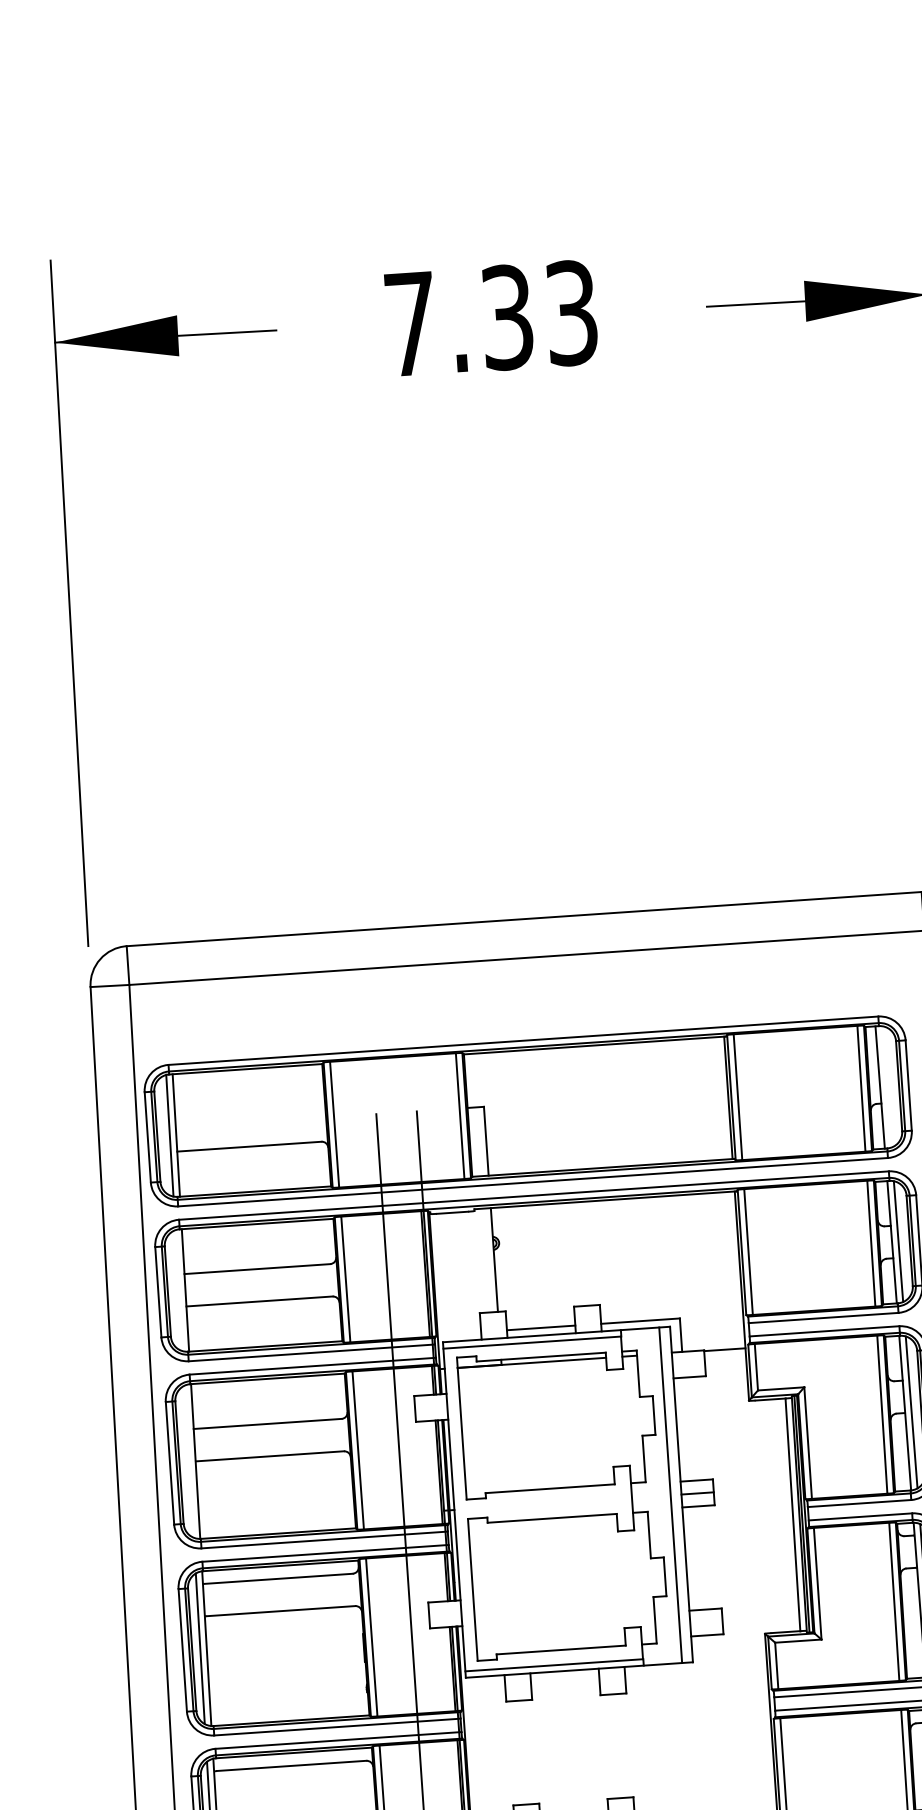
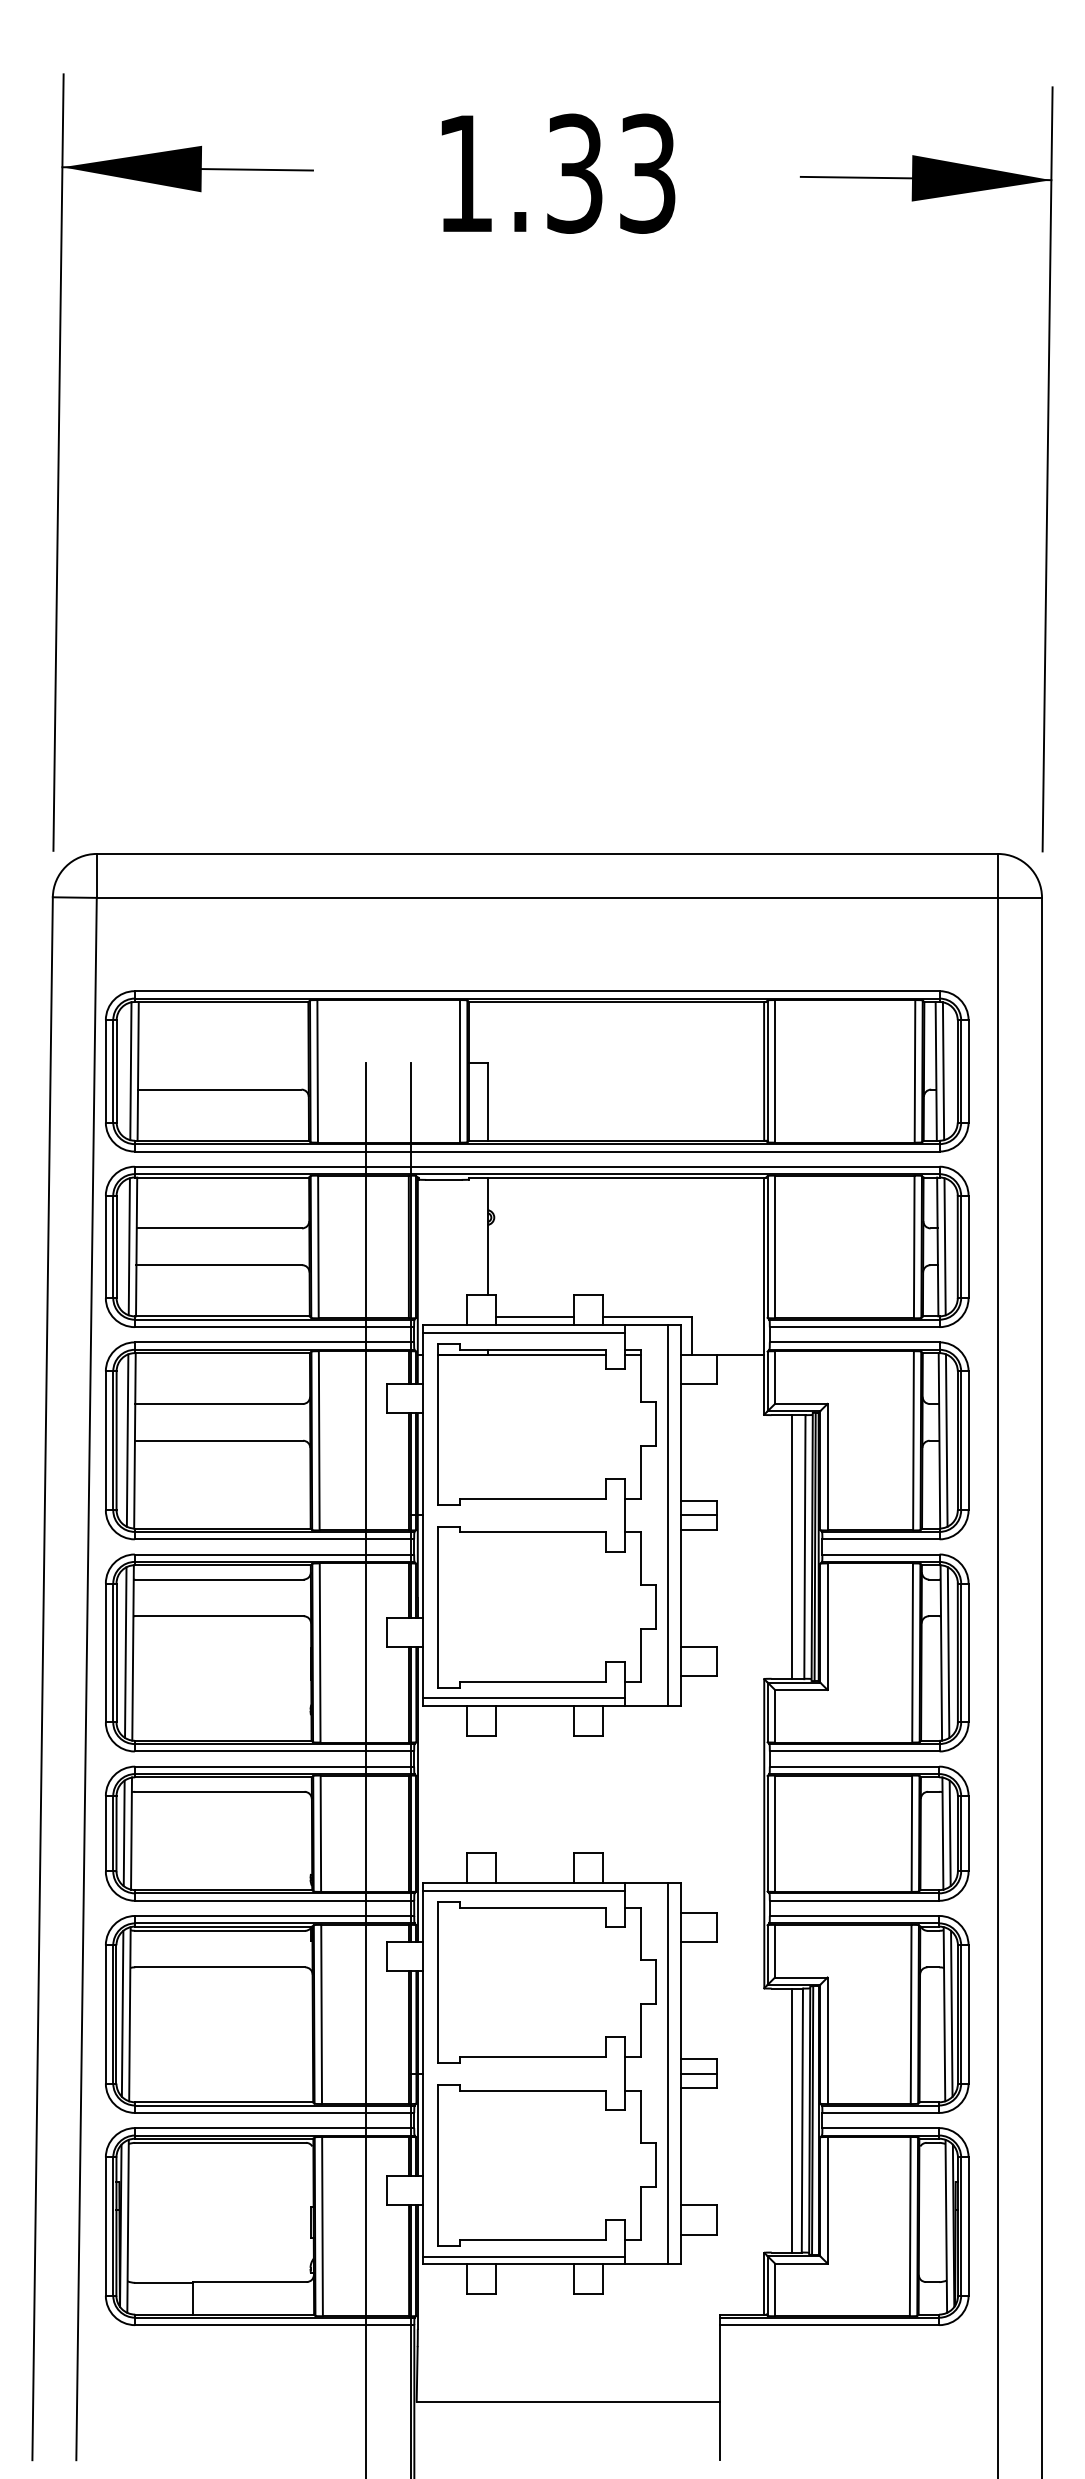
text: (411, 323) -> (465, 173), 7.33 -> 1.33
line: (886, 1087) -> (943, 1071), added
line: (178, 1290) -> (128, 1246), added
line: (189, 1461) -> (127, 1440), added
line: (781, 1515) -> (791, 1546), added

